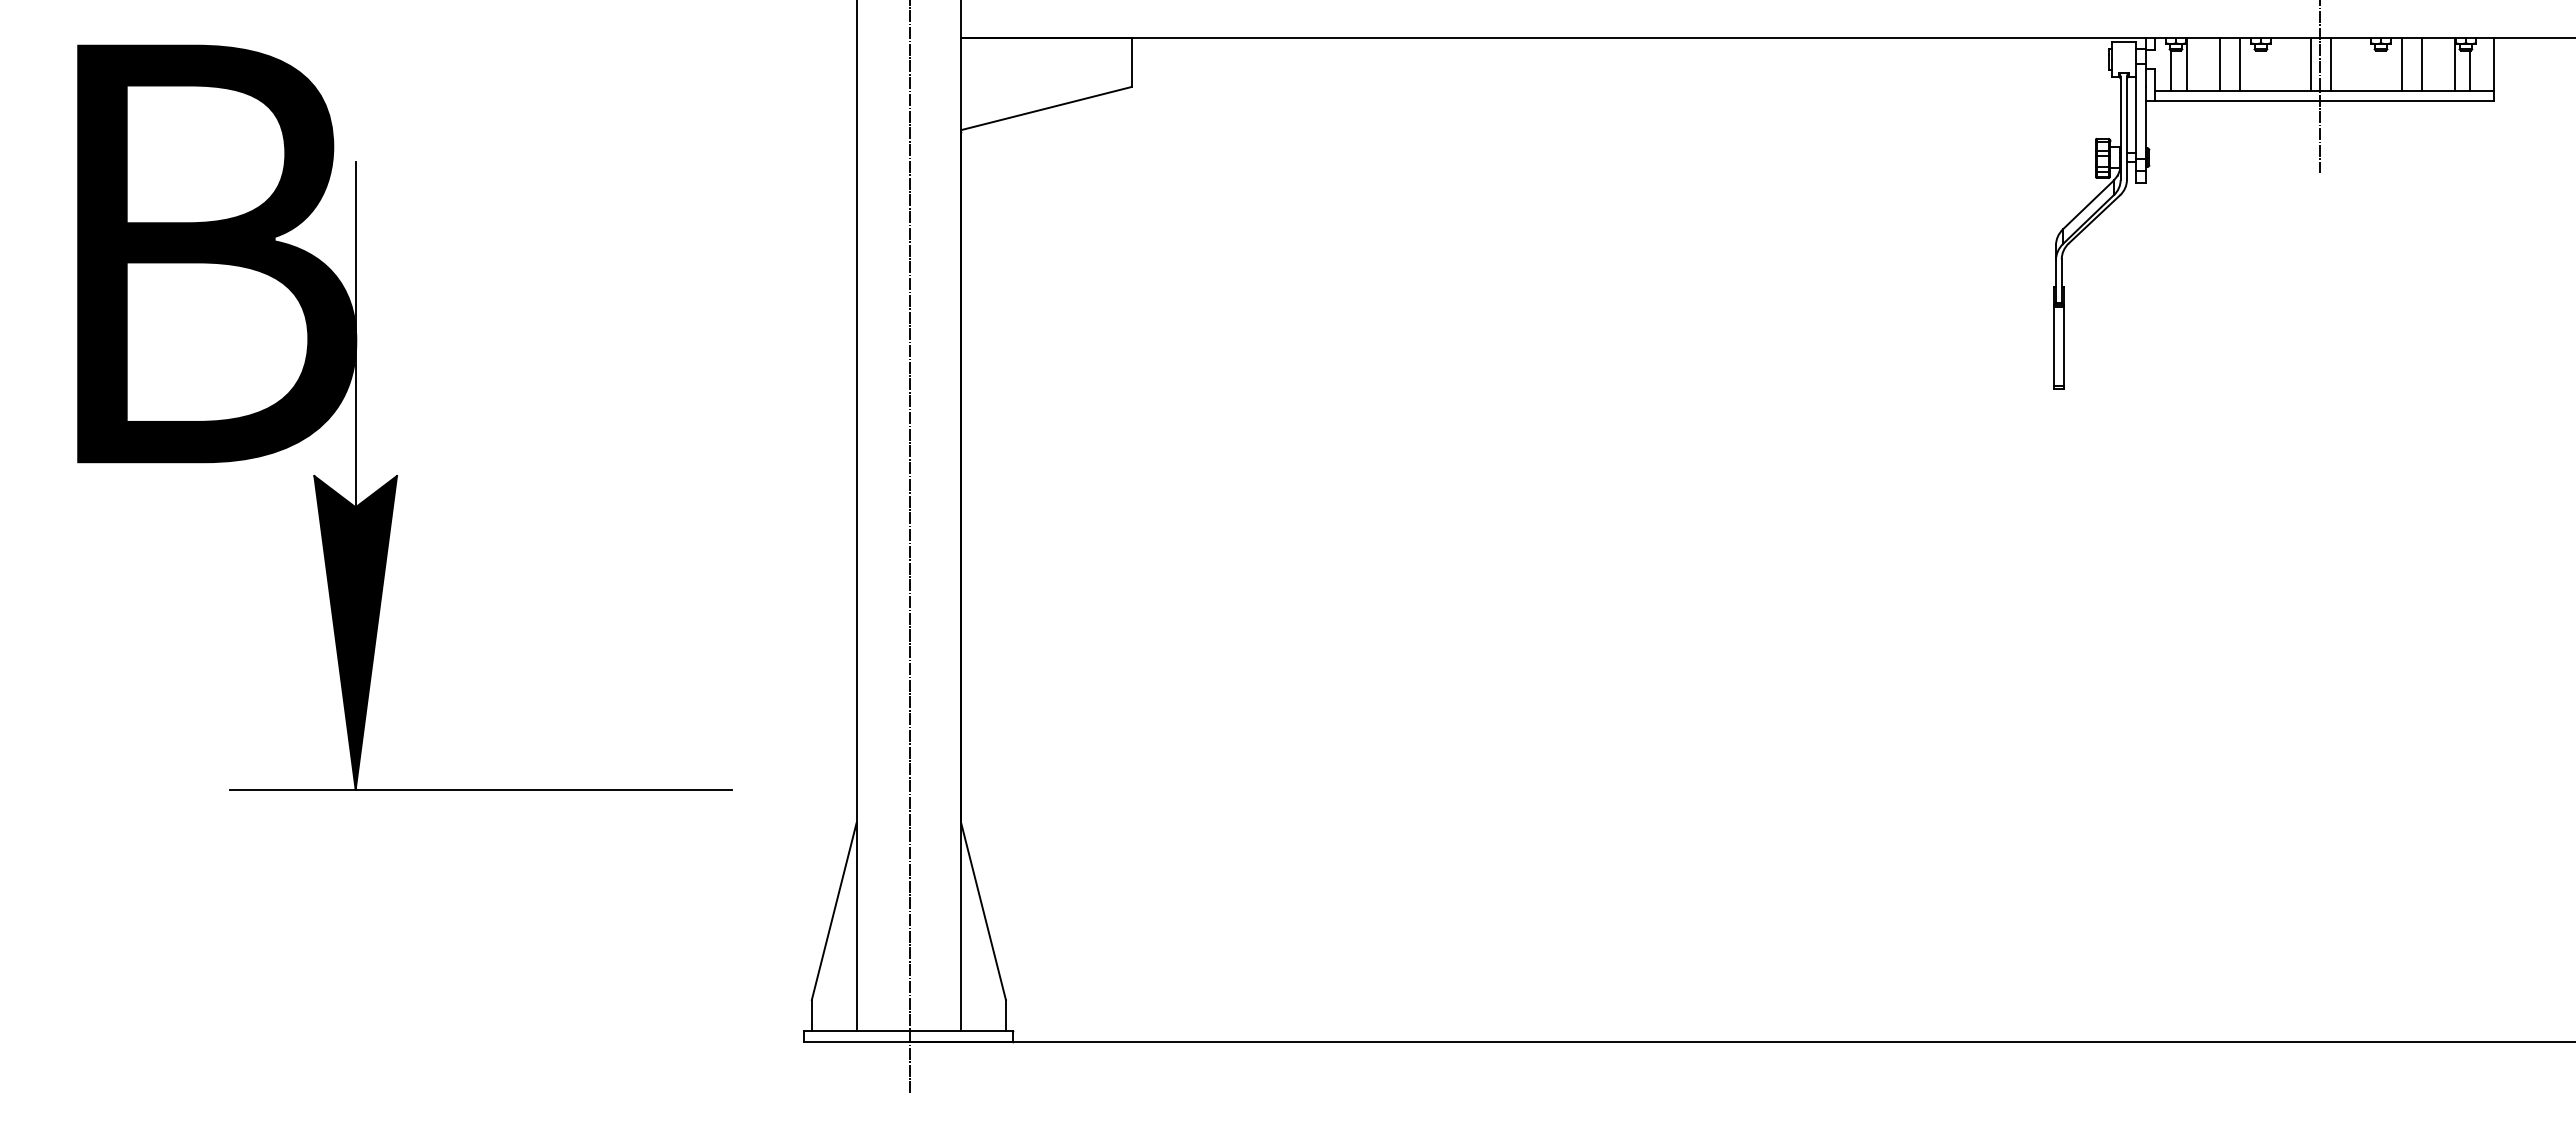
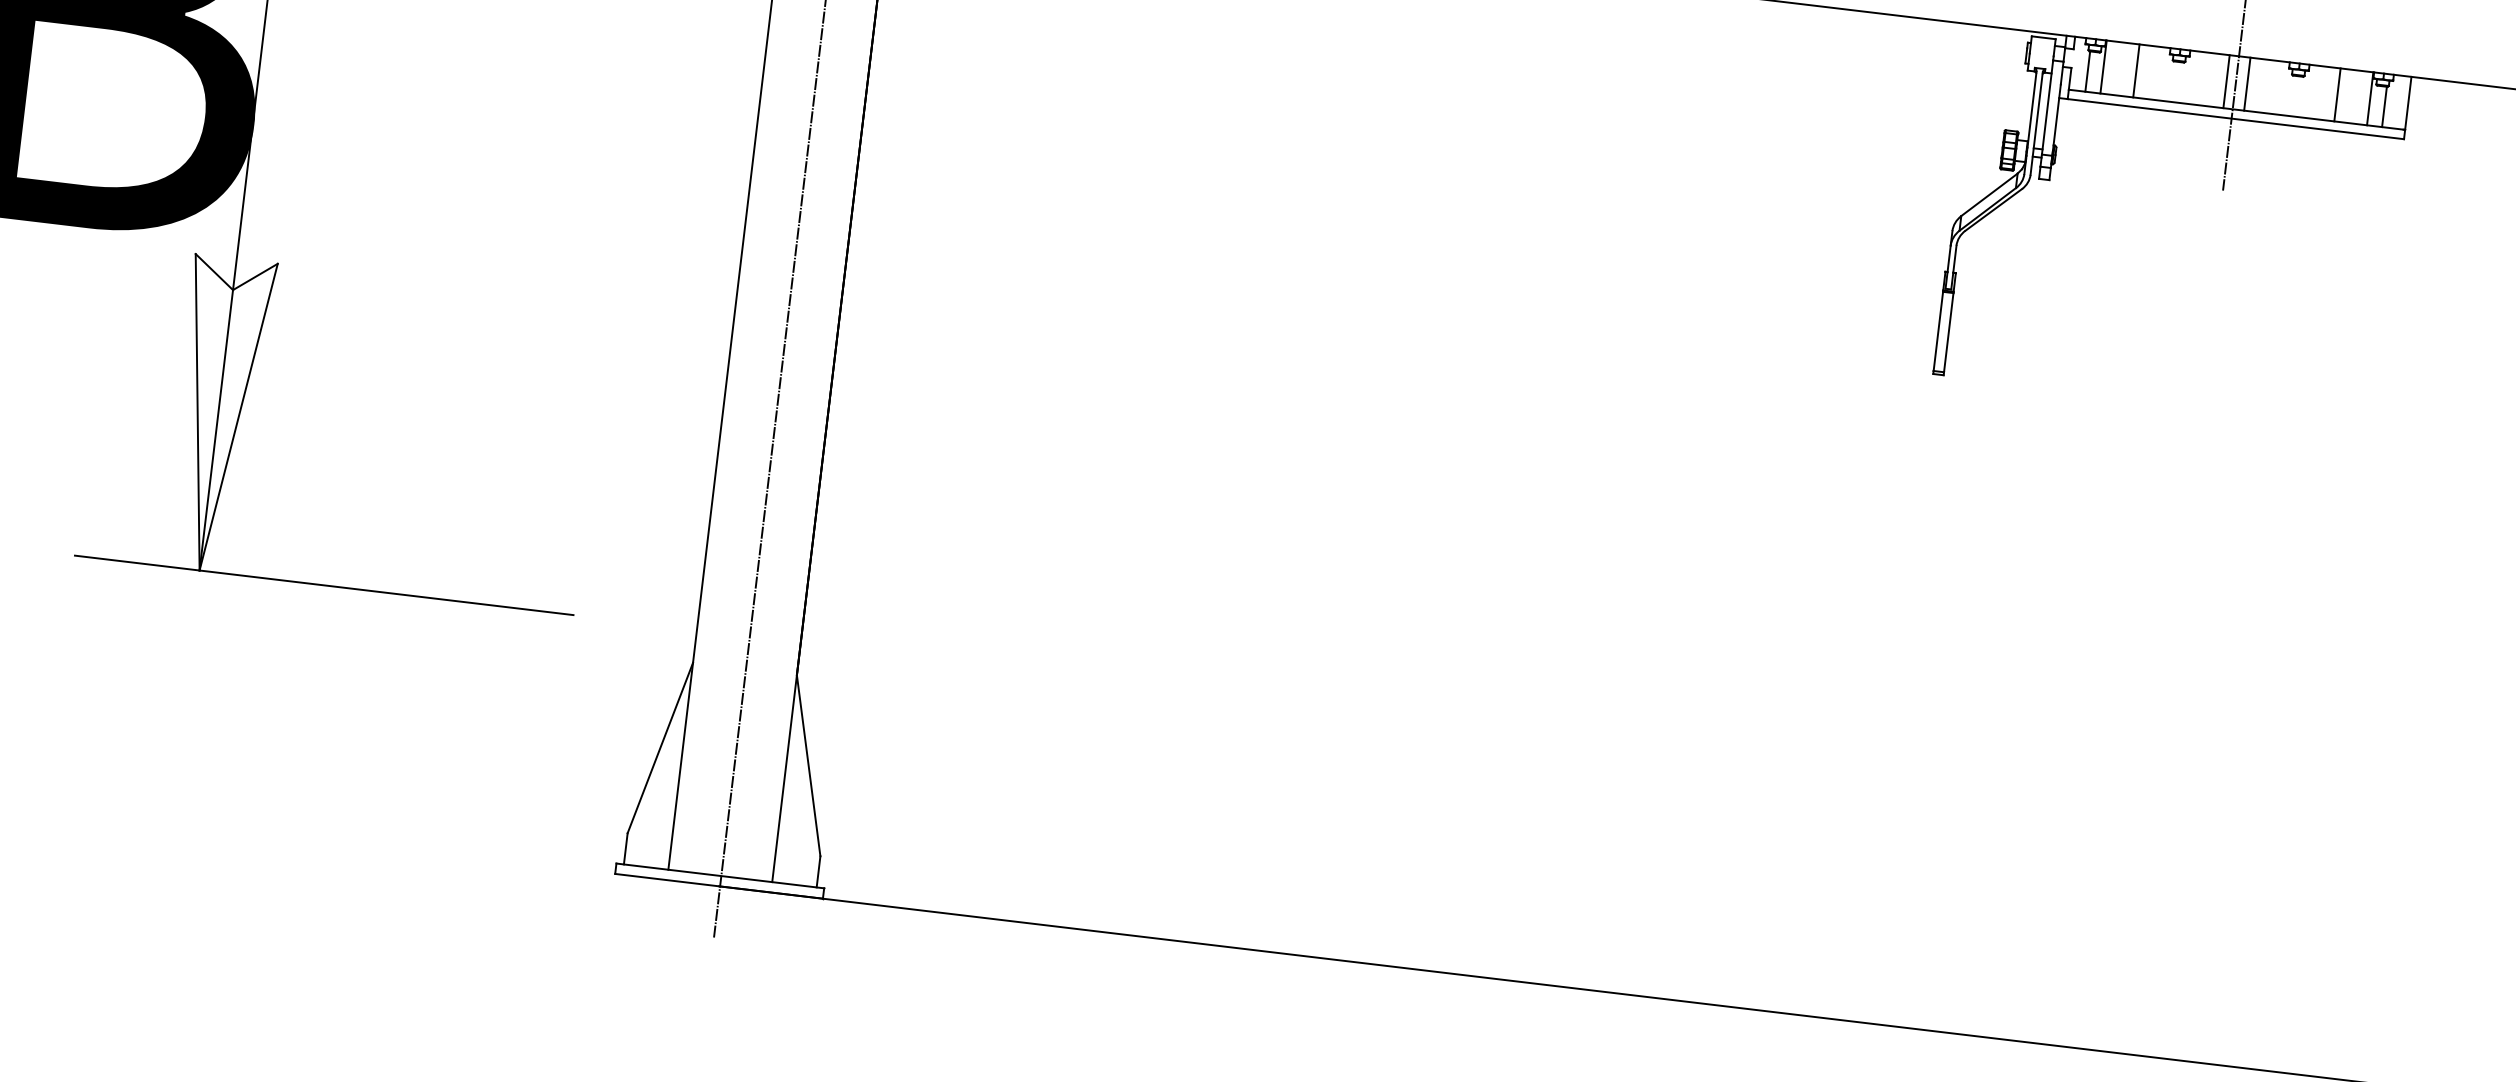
line: (2239, 64) -> (2156, 73), removed
line: (2402, 64) -> (2317, 92), removed
fill: (355, 632) -> (218, 414), removed

